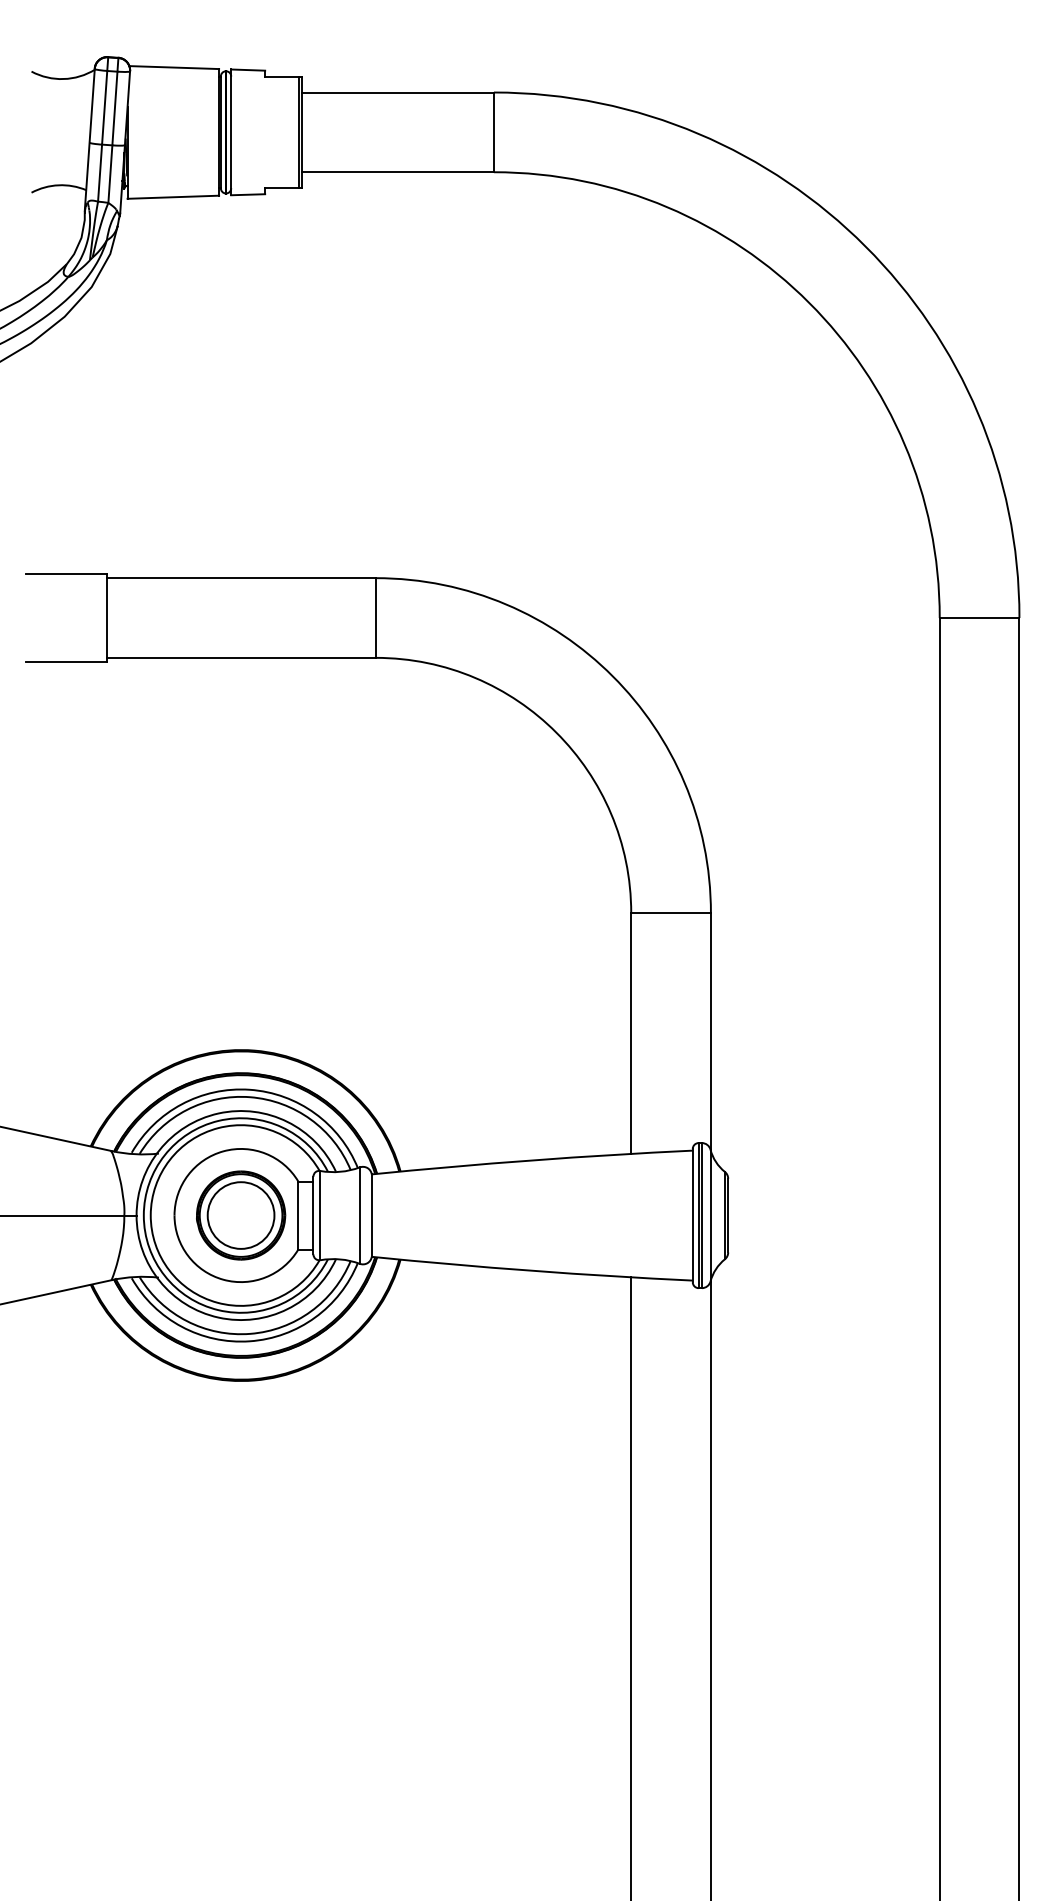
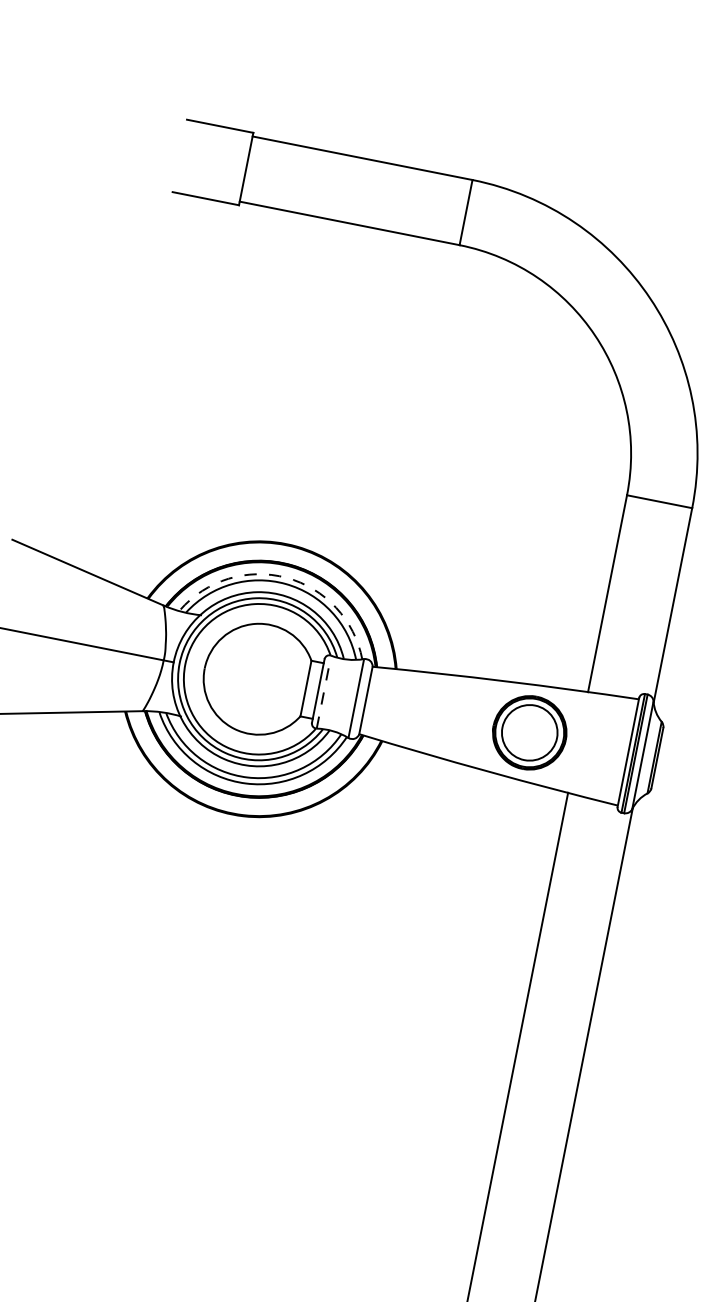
arc: (249, 1089) -> (286, 577), solid -> dashed
part: (241, 1215) -> (530, 732), moved
line: (320, 1215) -> (324, 692), solid -> dashed

